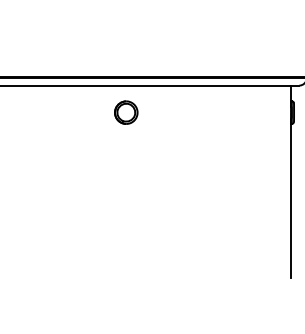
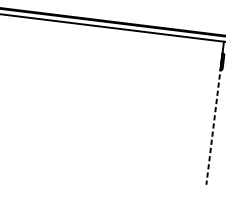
part: (126, 112) -> (99, 46), removed
line: (291, 198) -> (213, 125), solid -> dashed

